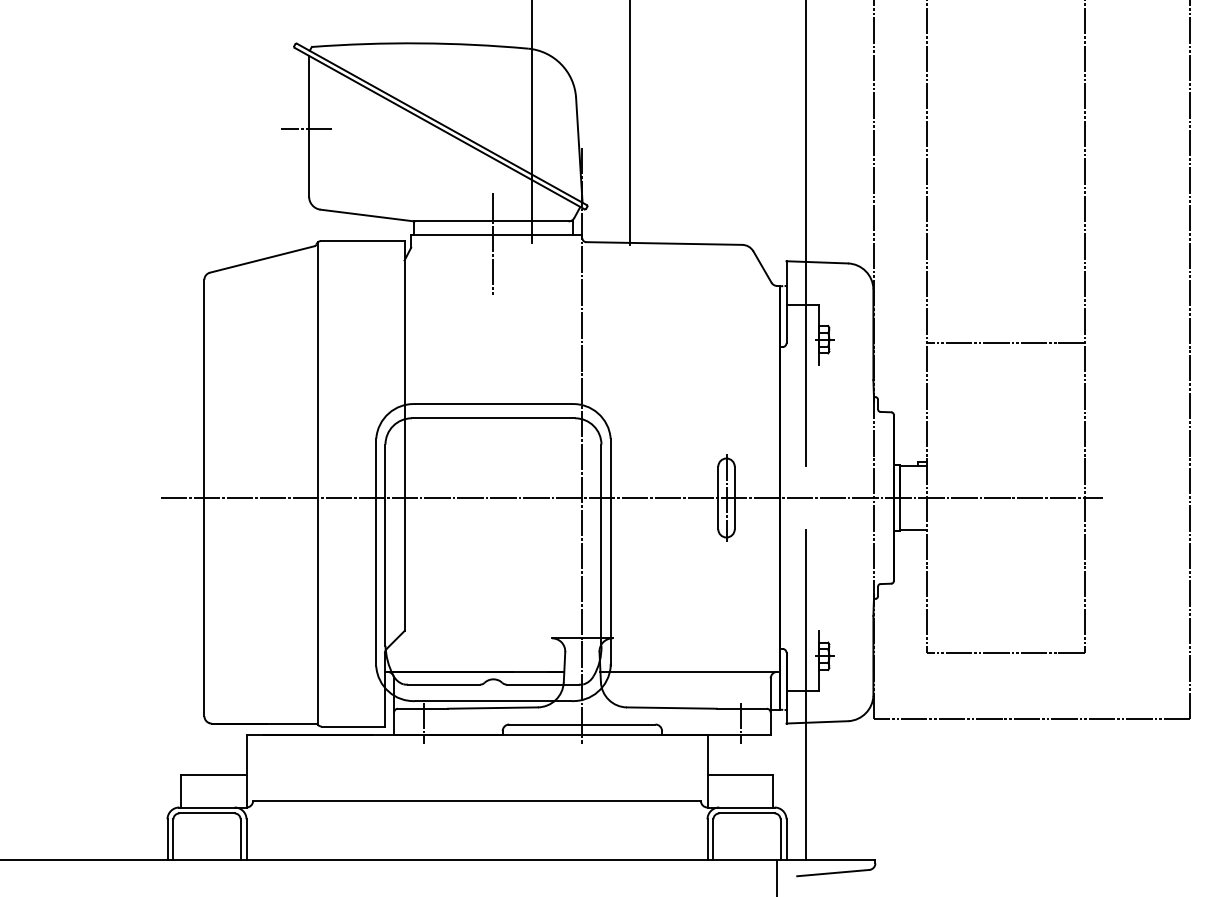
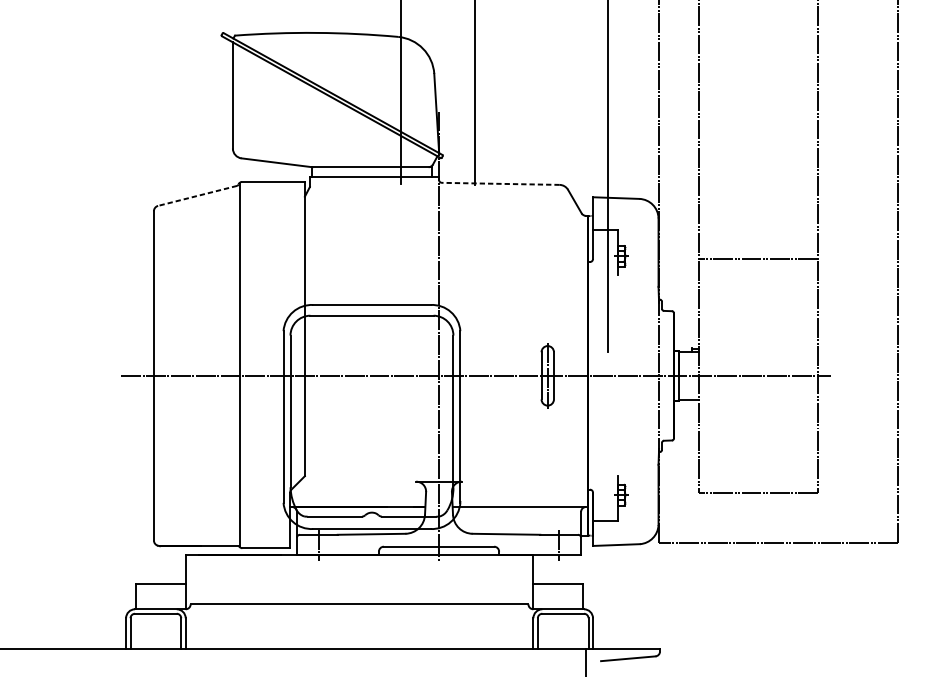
line: (306, 129) -> (230, 97), removed
line: (493, 243) -> (371, 183), removed
line: (663, 243) -> (500, 183), solid -> dashed
line: (261, 259) -> (196, 195), solid -> dashed
line: (806, 694) -> (608, 524), removed

